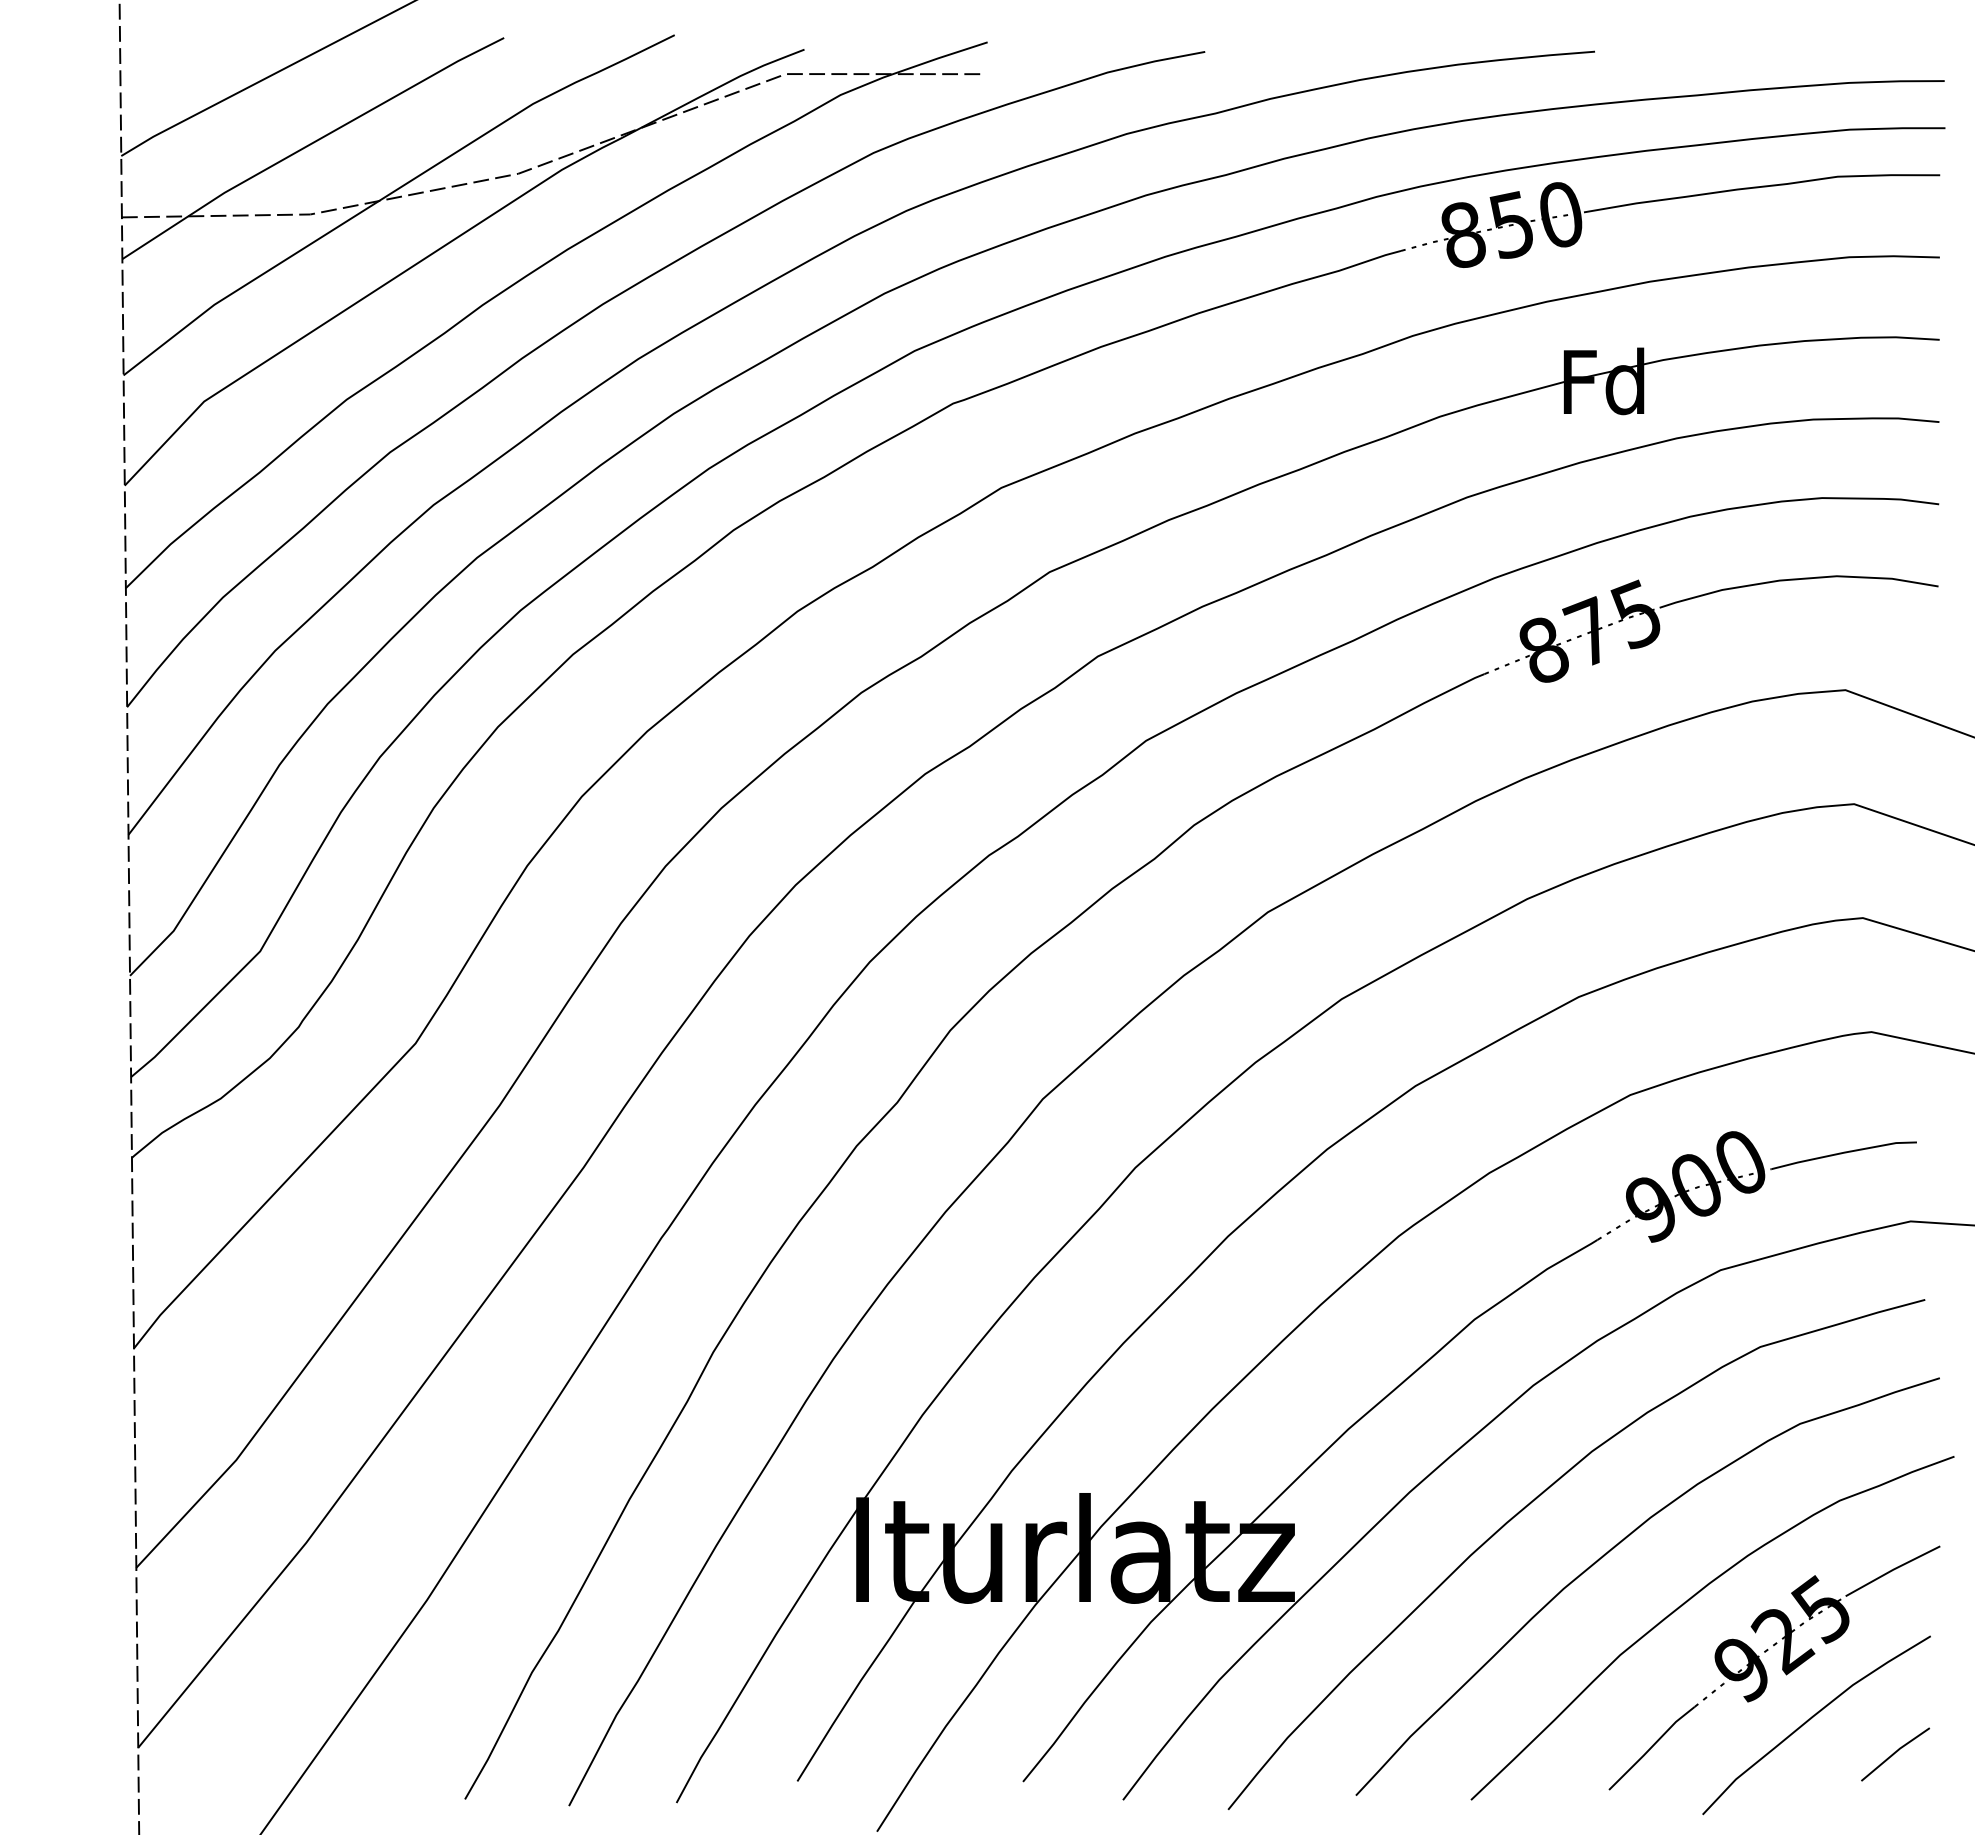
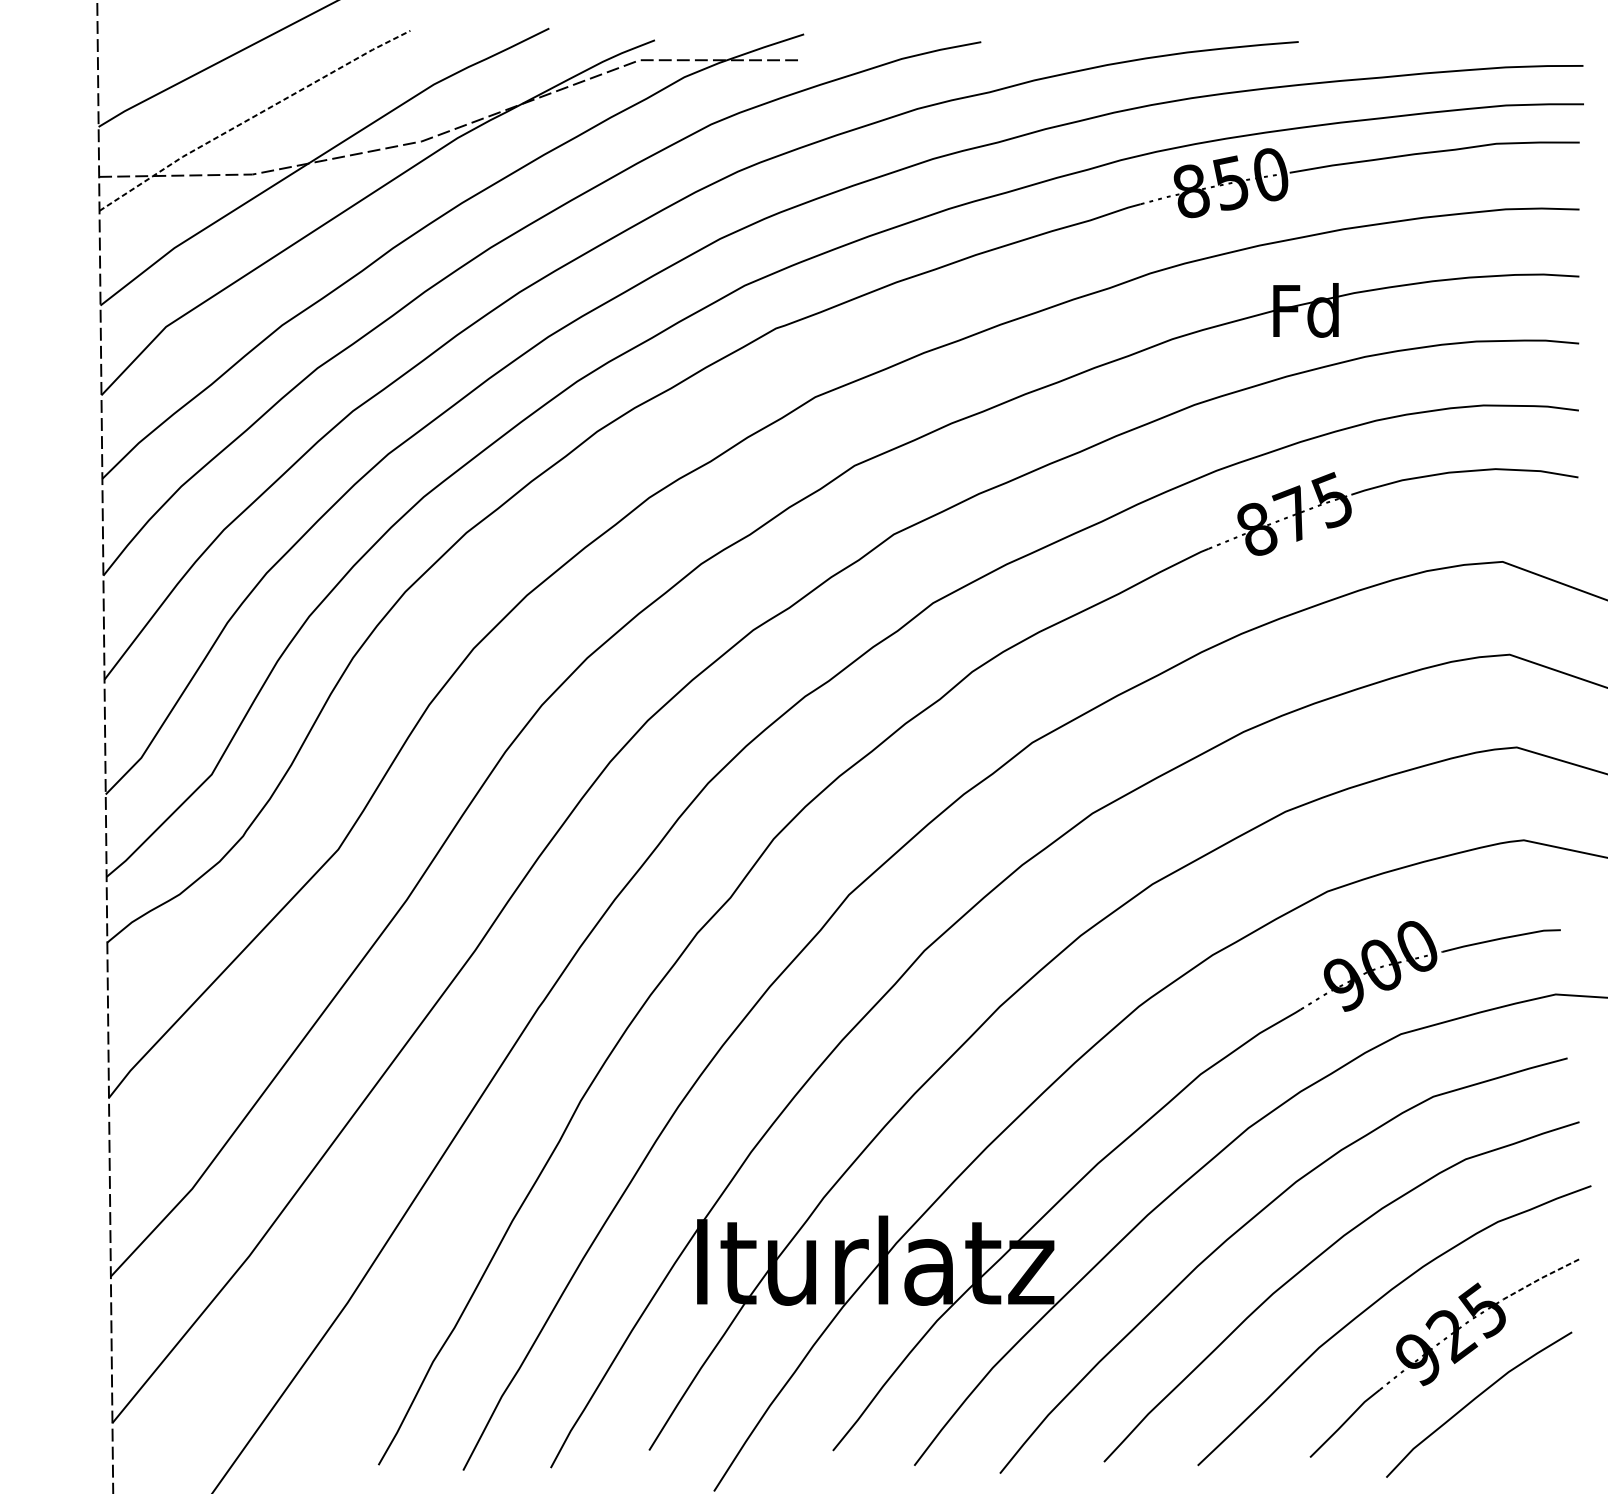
line: (310, 144) -> (252, 117), solid -> dashed
line: (1892, 1570) -> (1540, 1278), solid -> dashed
line: (1895, 1753) -> (1543, 1427), removed

